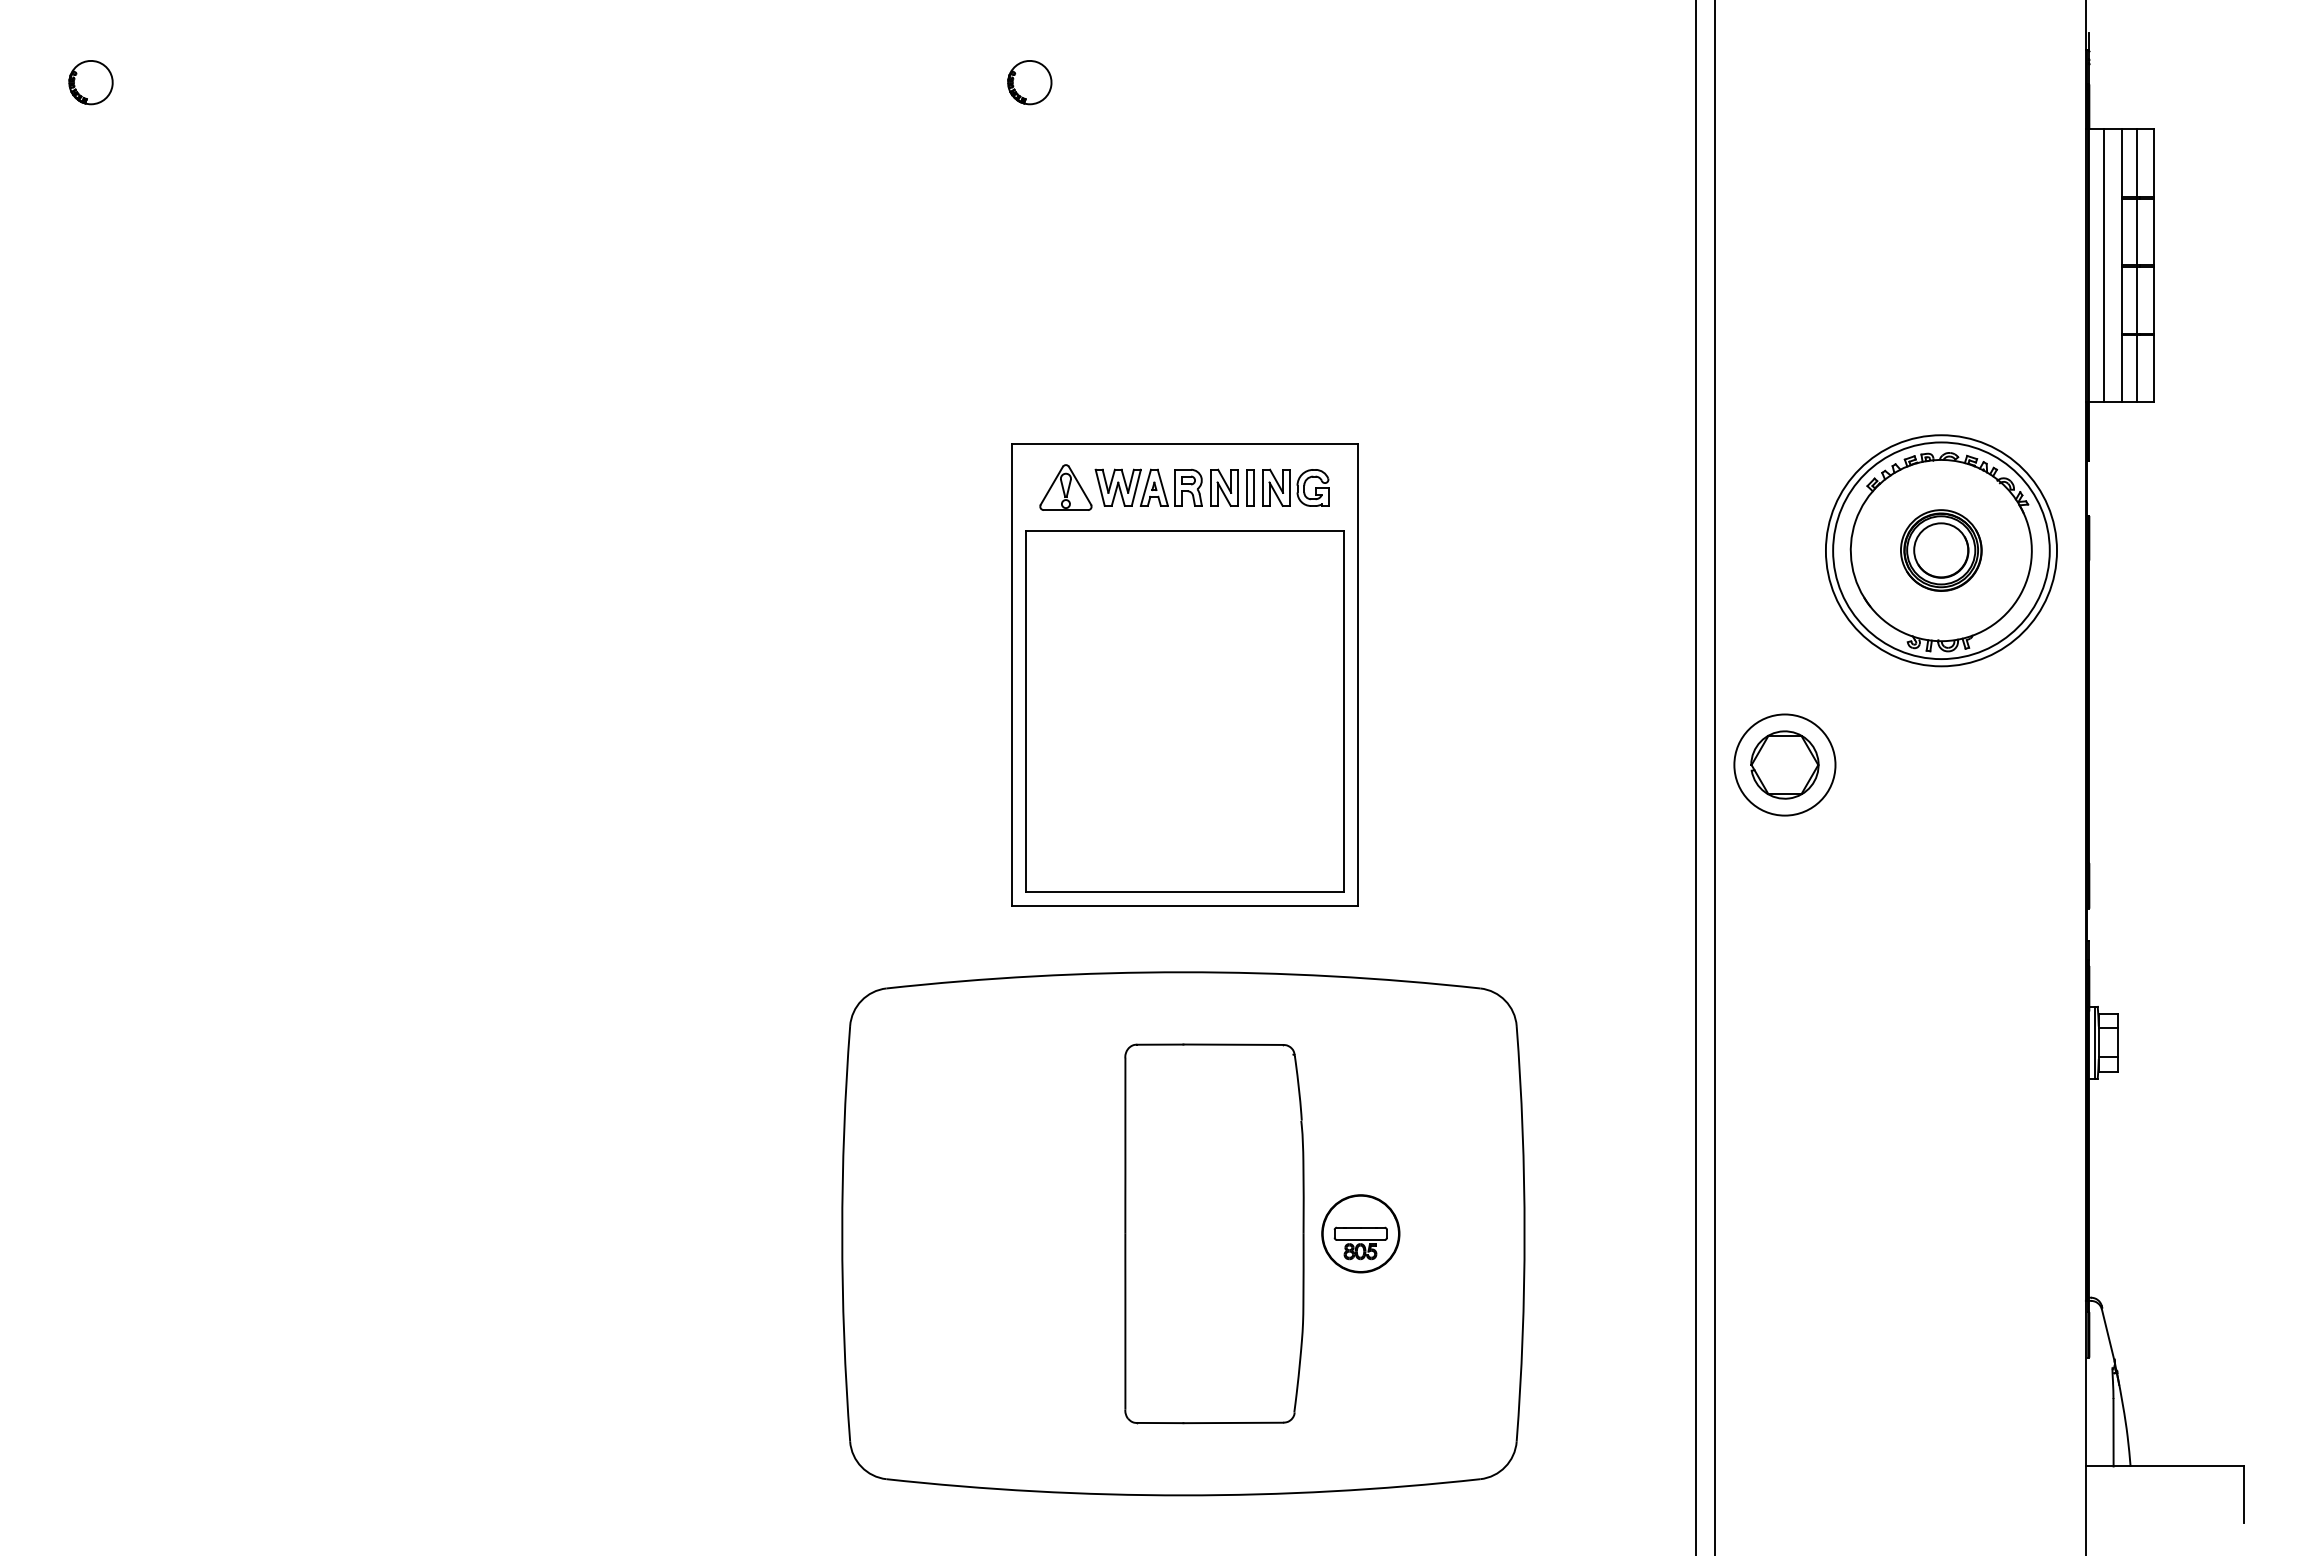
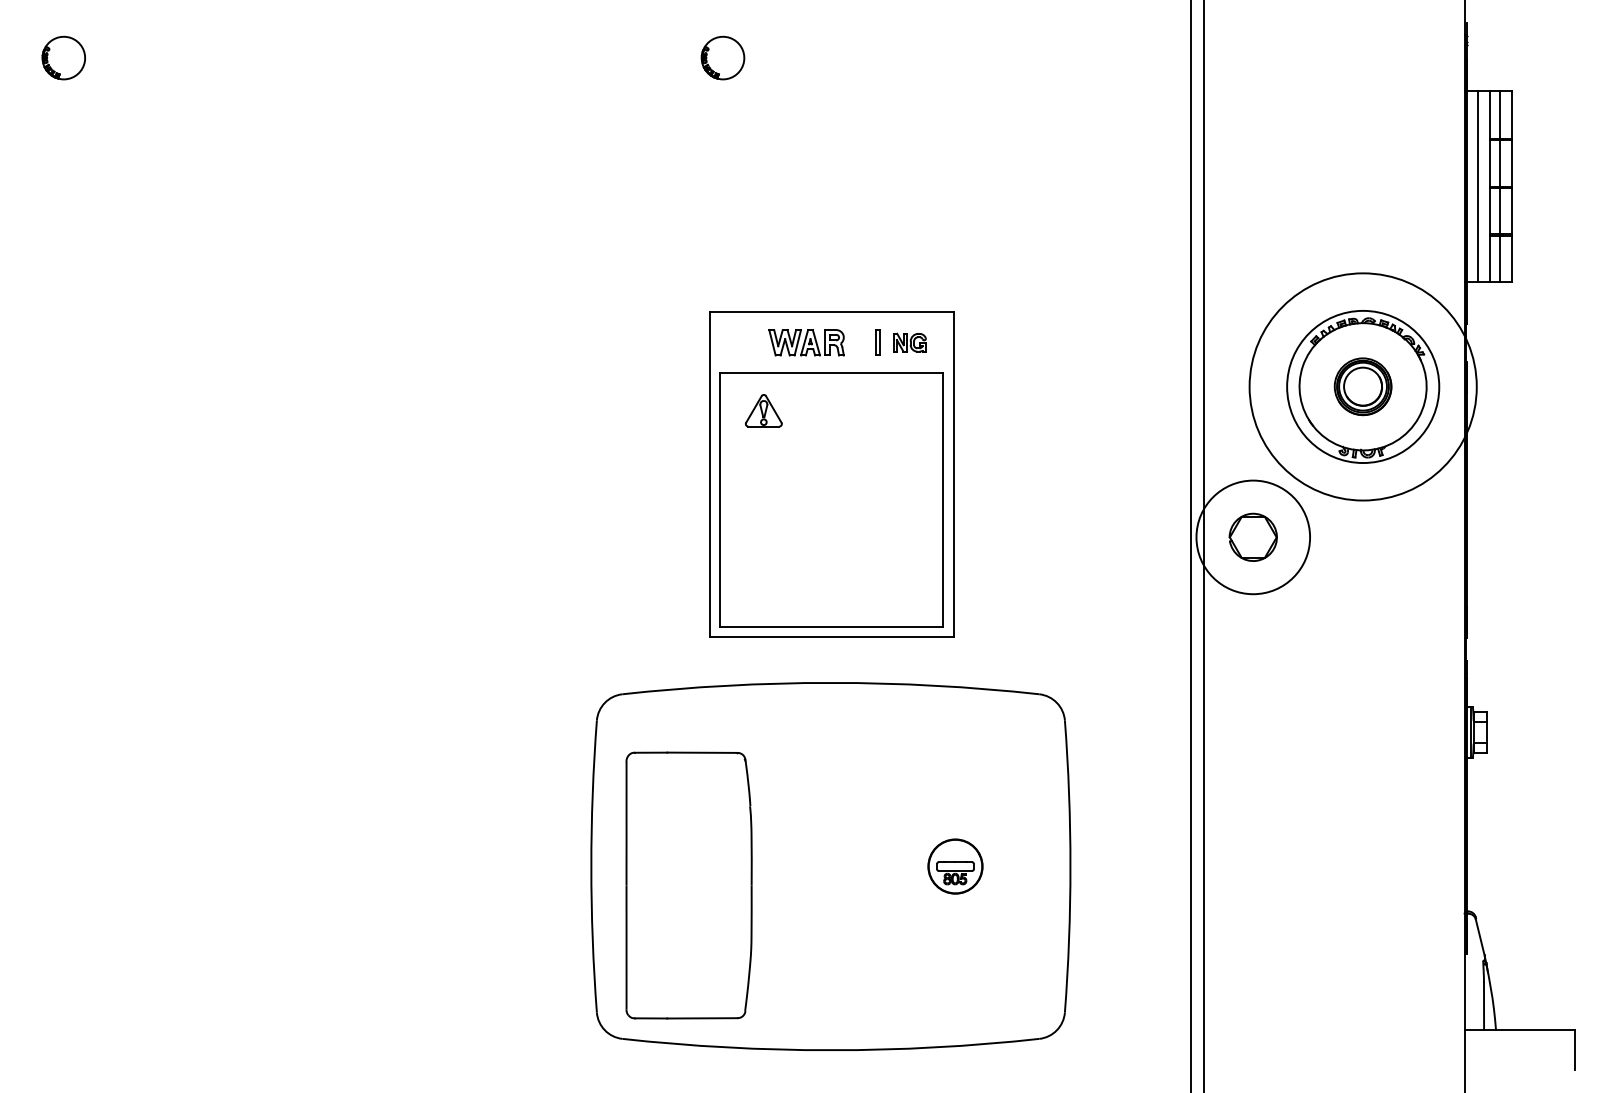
part: (90, 82) -> (63, 58), size x1.4
part: (1029, 82) -> (722, 58), size x1.4
part: (1065, 487) -> (763, 410), moved
part: (1224, 487) -> (859, 342), removed
part: (1295, 487) -> (909, 342), size x0.7
circle: (1941, 550) -> (1363, 386), size x1.4
circle: (1784, 764) -> (1252, 537), size x1.6
part: (1214, 1233) -> (689, 885), moved

